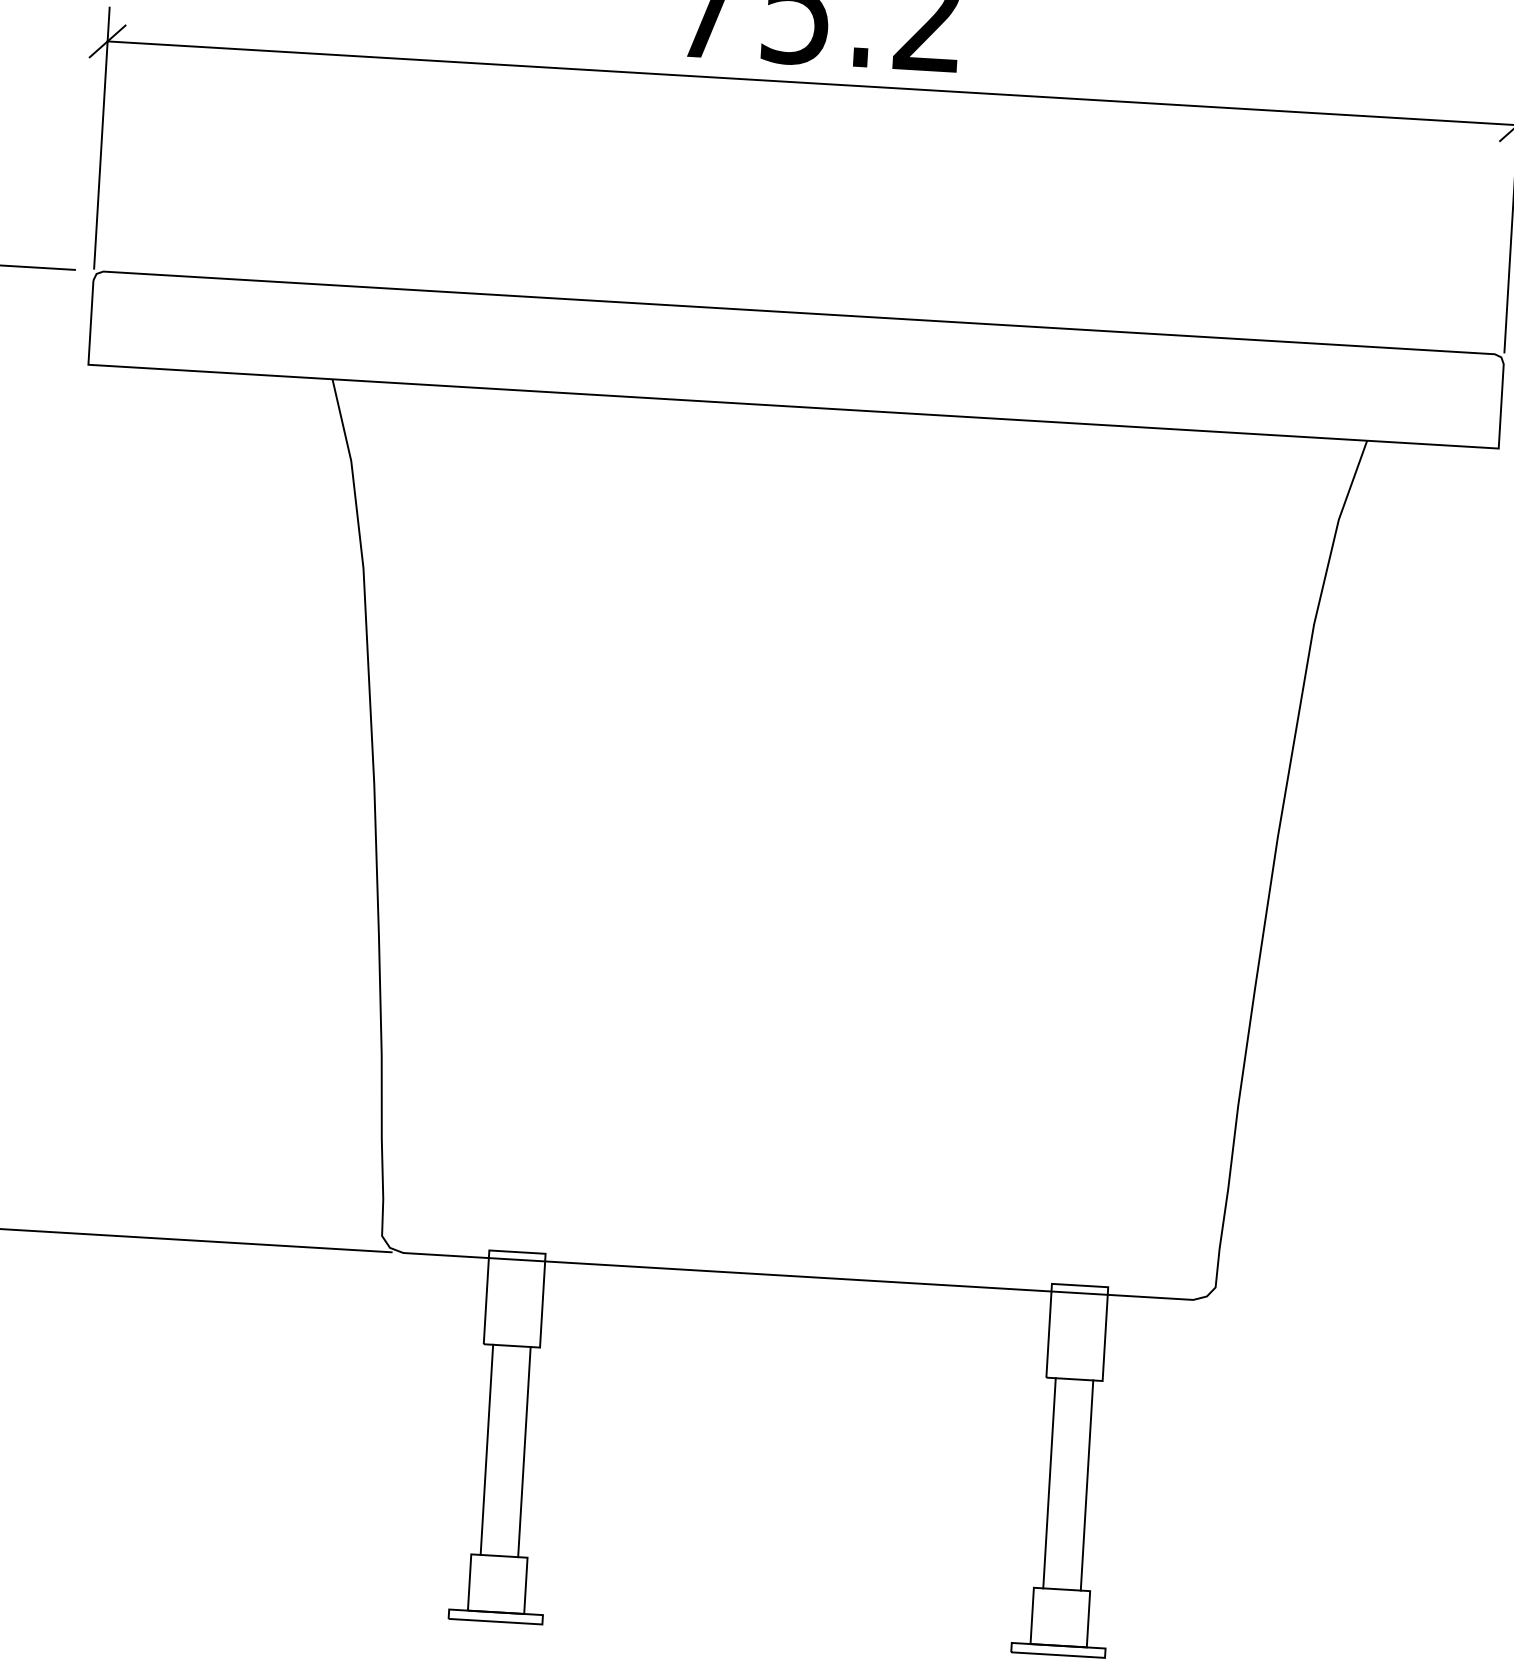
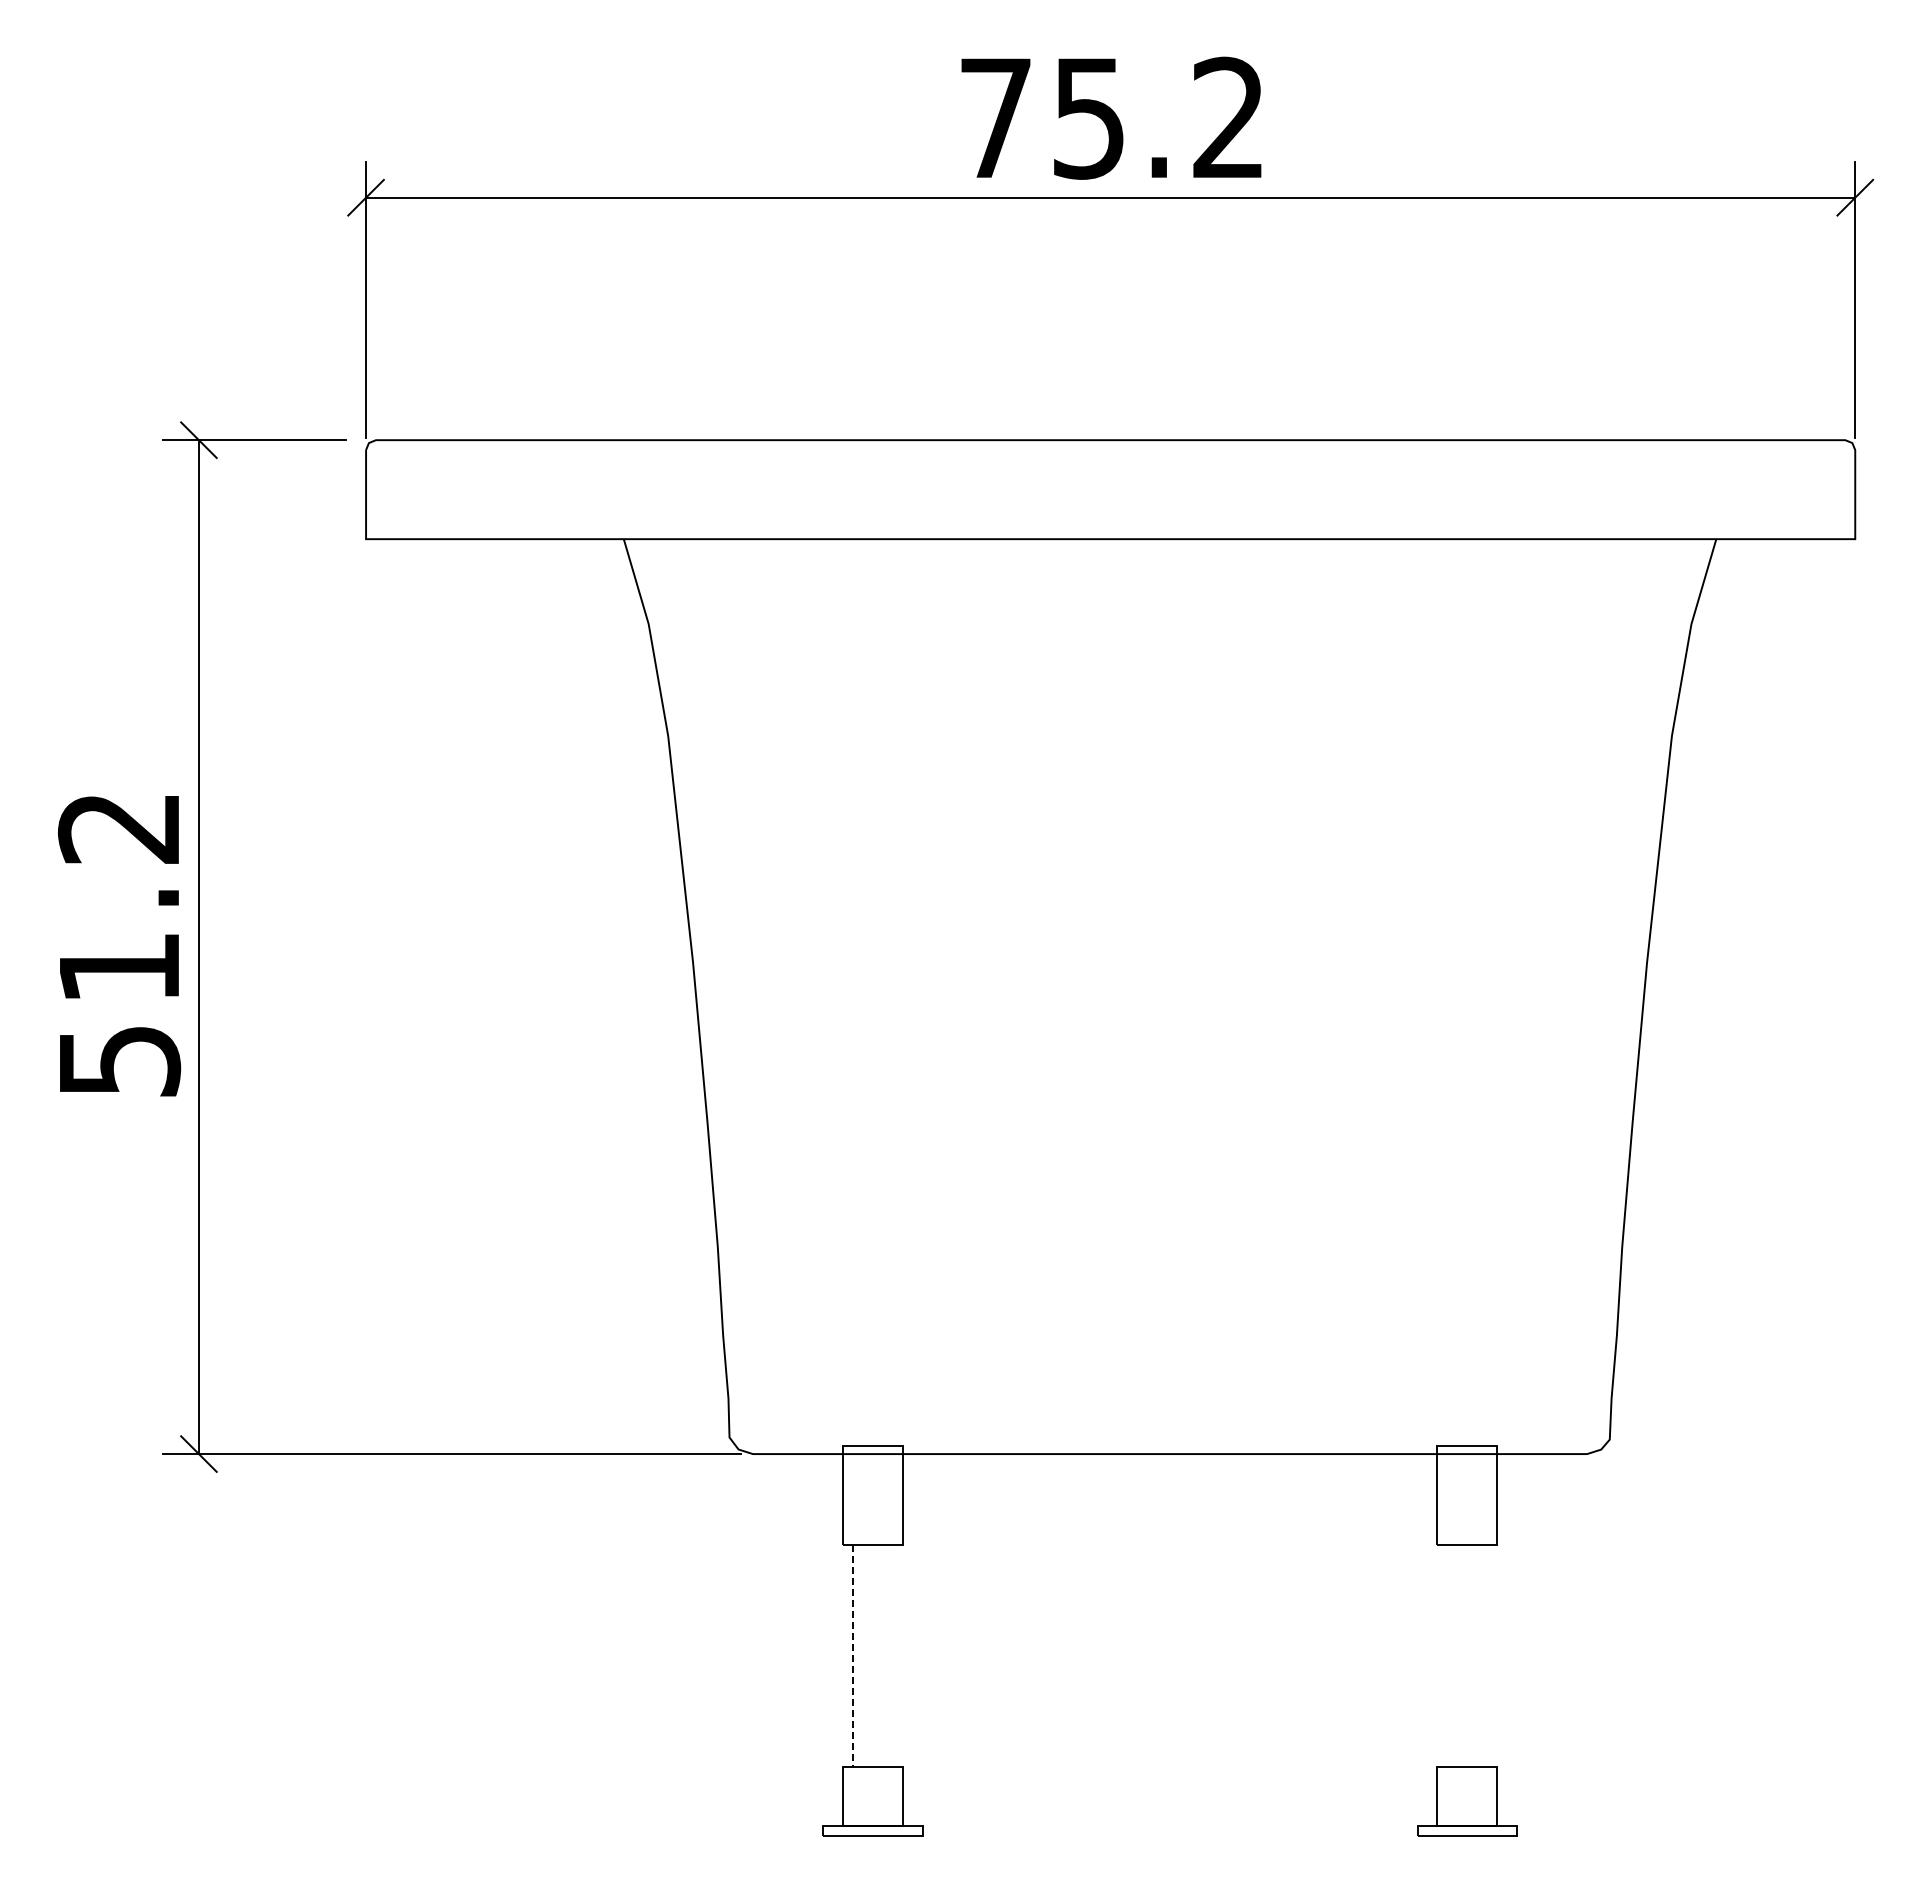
line: (487, 1450) -> (853, 1656), solid -> dashed
line: (524, 1451) -> (892, 1655), removed
line: (1049, 1482) -> (1447, 1655), removed
line: (1086, 1485) -> (1486, 1655), removed

